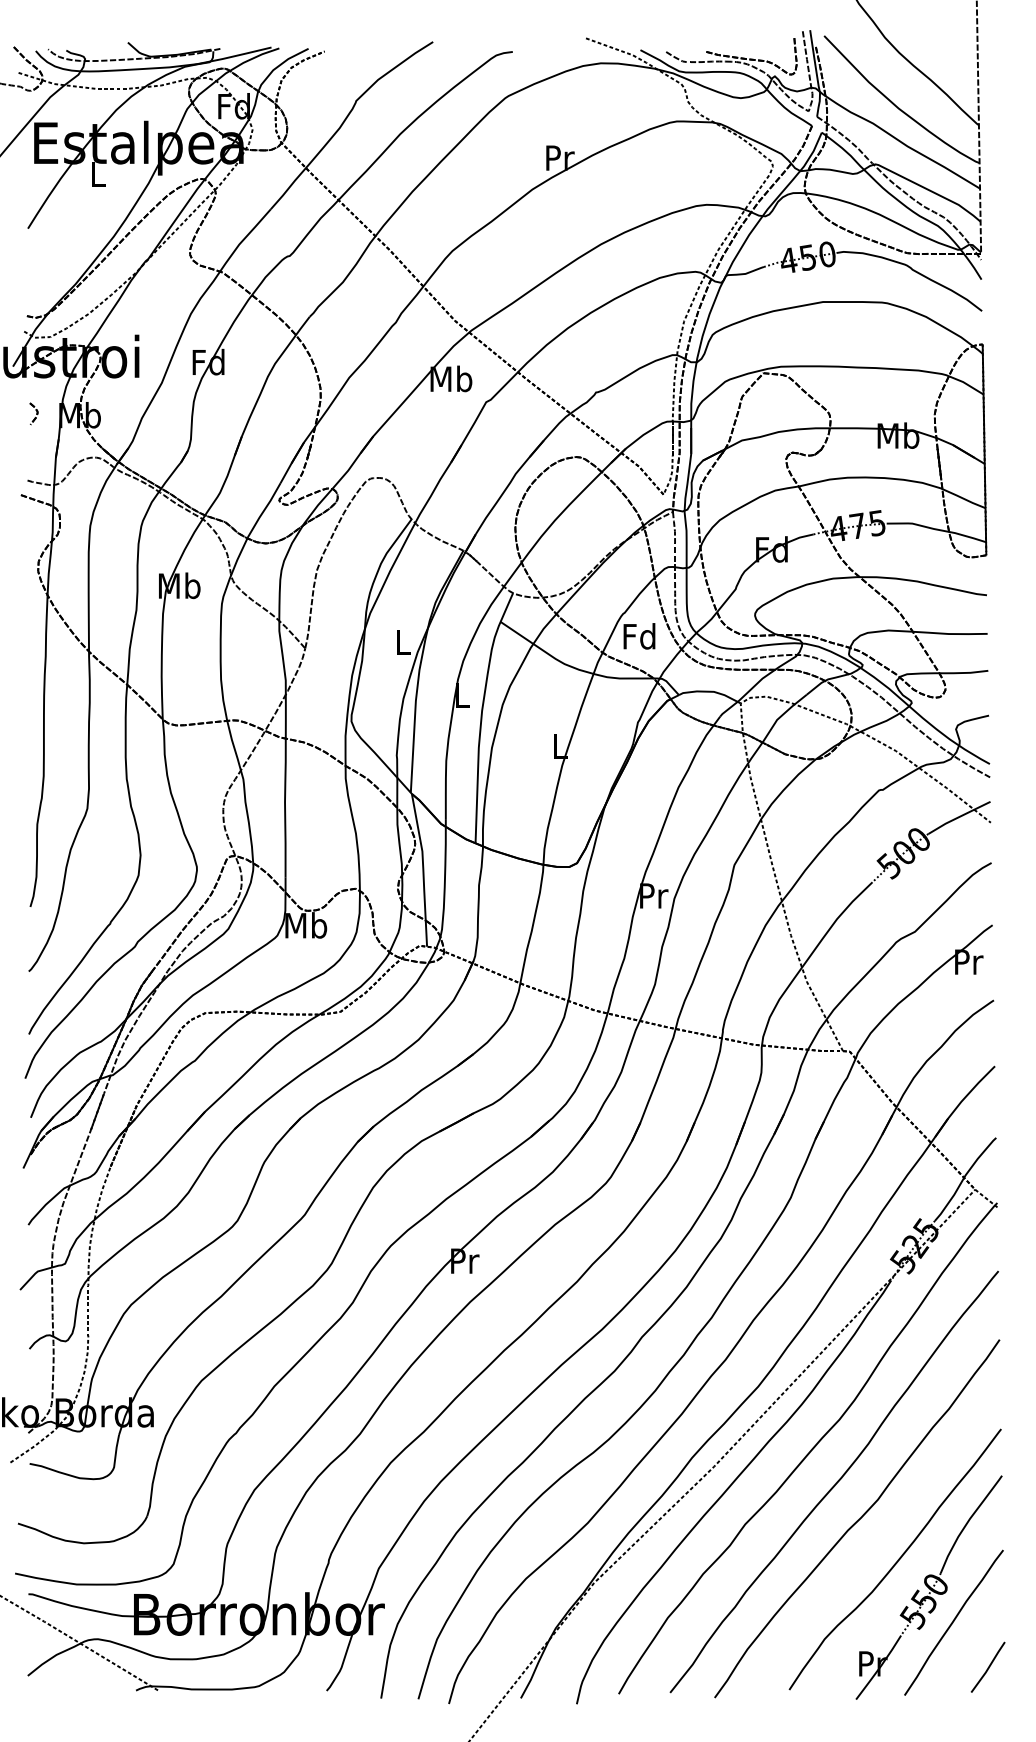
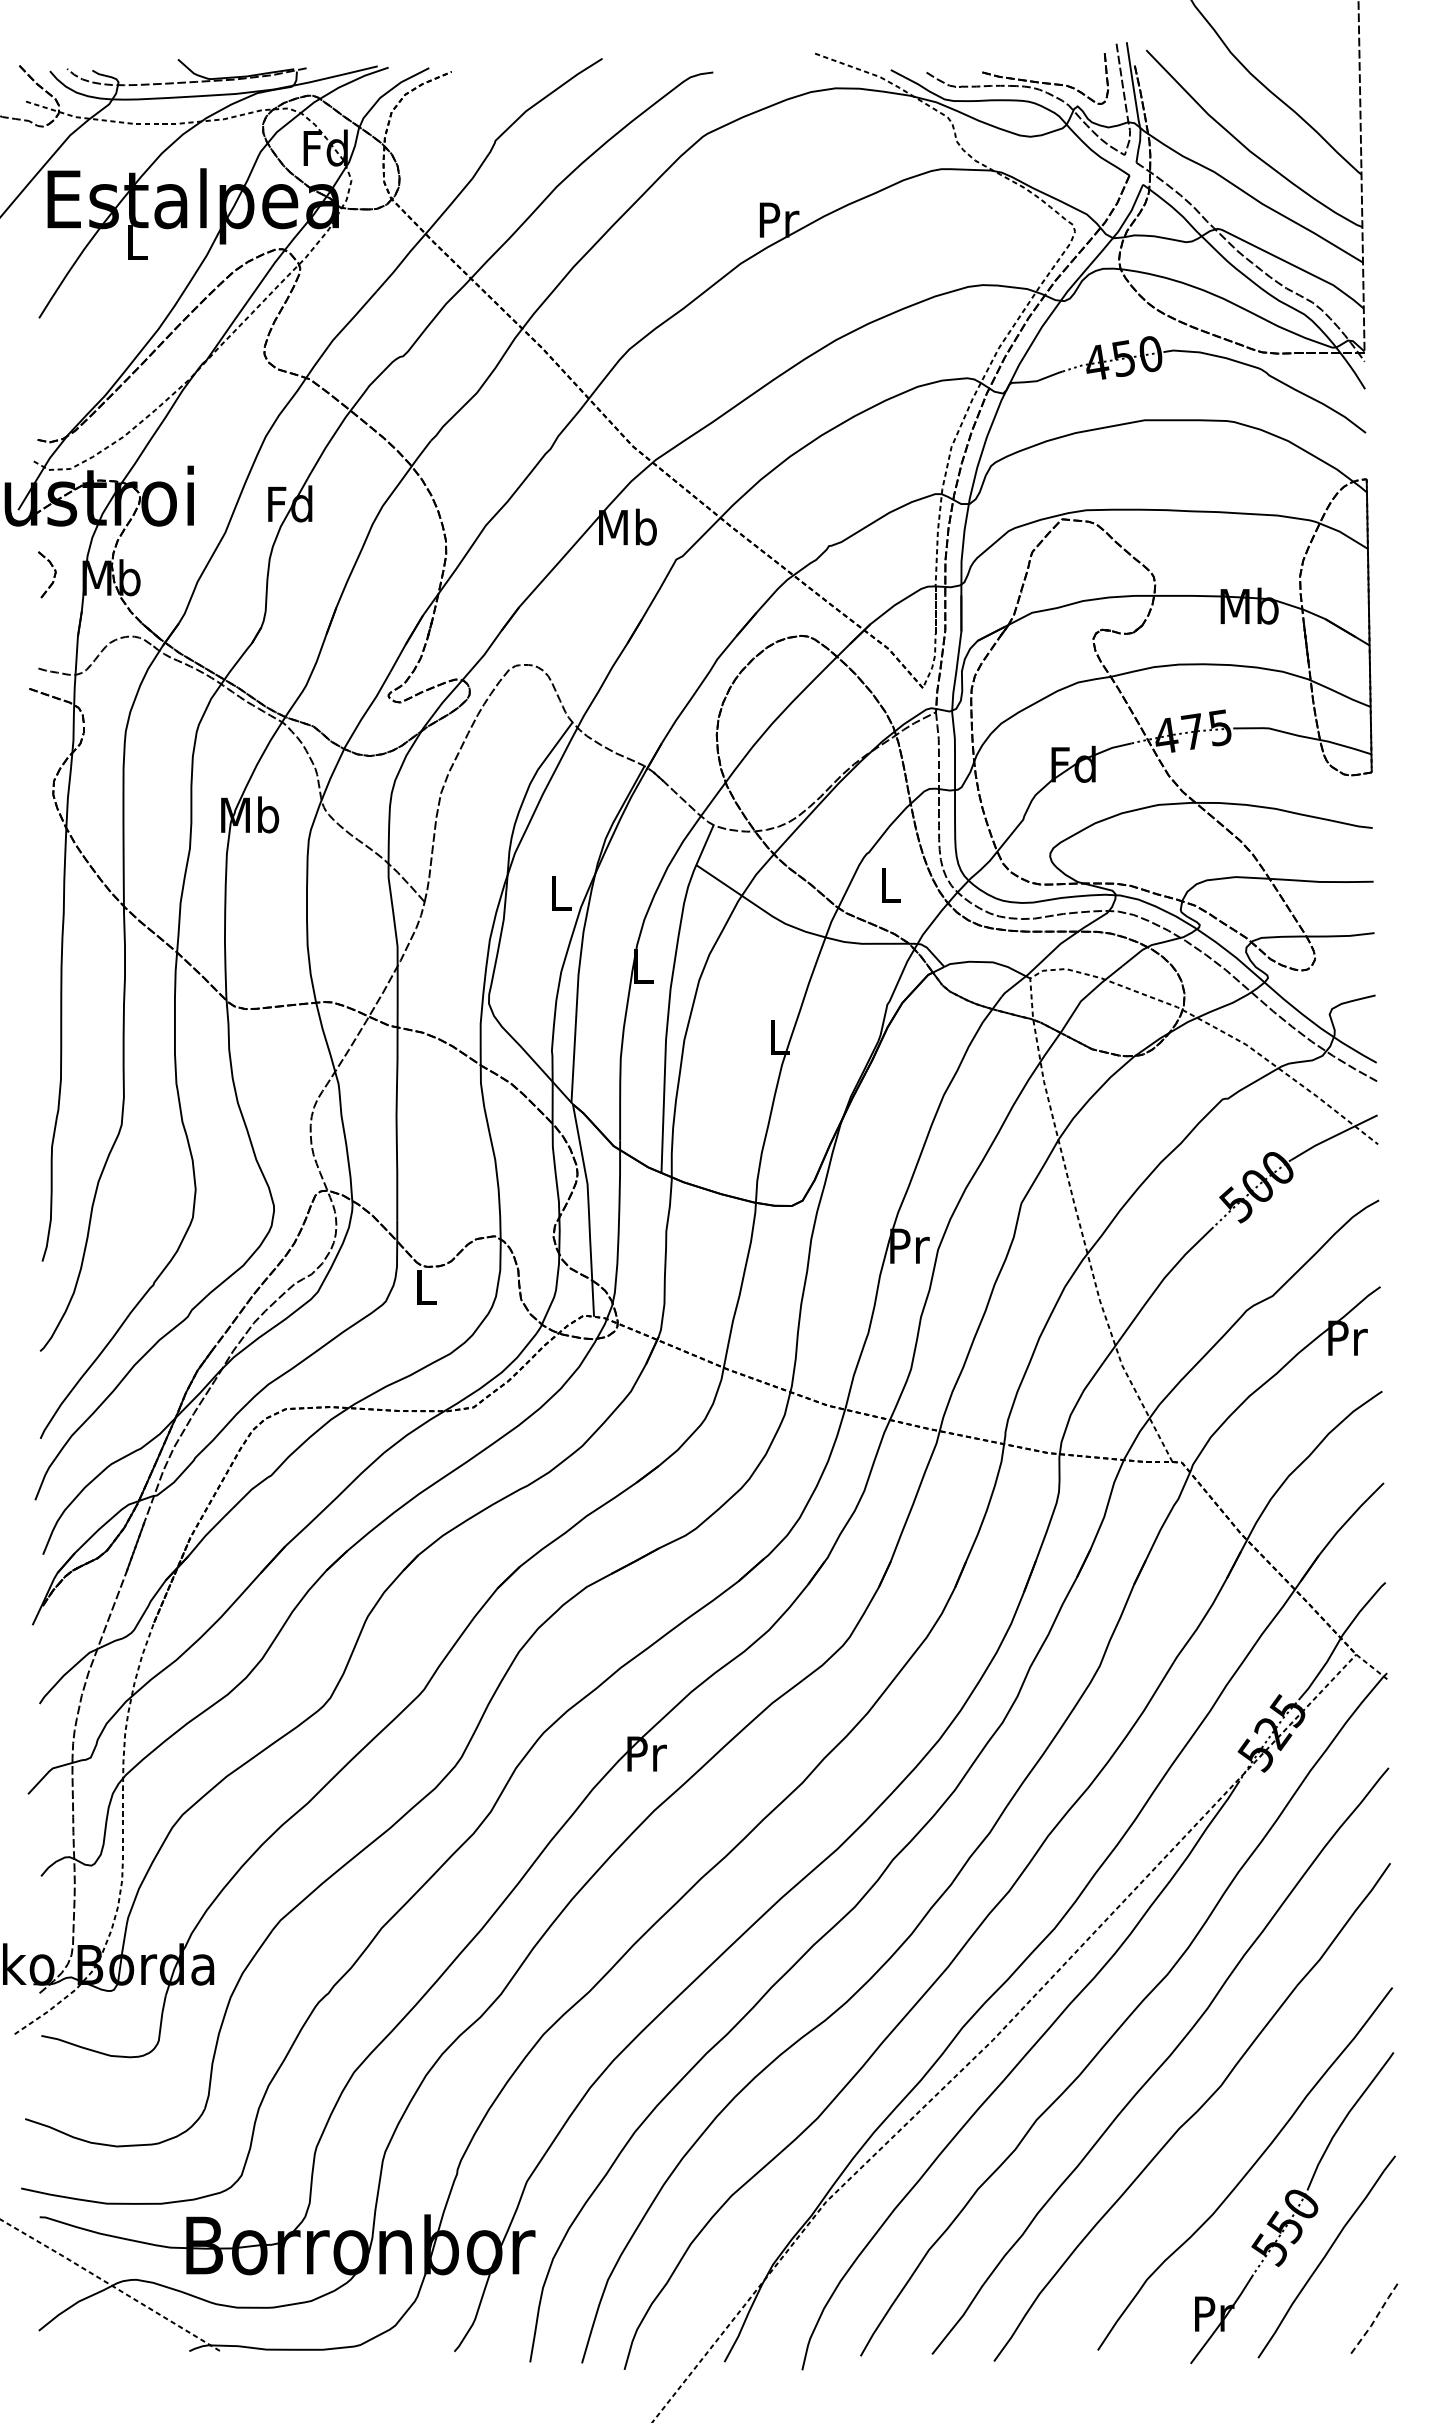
part: (34, 413) -> (47, 575), size x1.6
text: (639, 635) -> (889, 884), Fd -> L
text: (306, 924) -> (426, 1286), Mb -> L
line: (989, 1667) -> (1375, 2319), solid -> dashed

